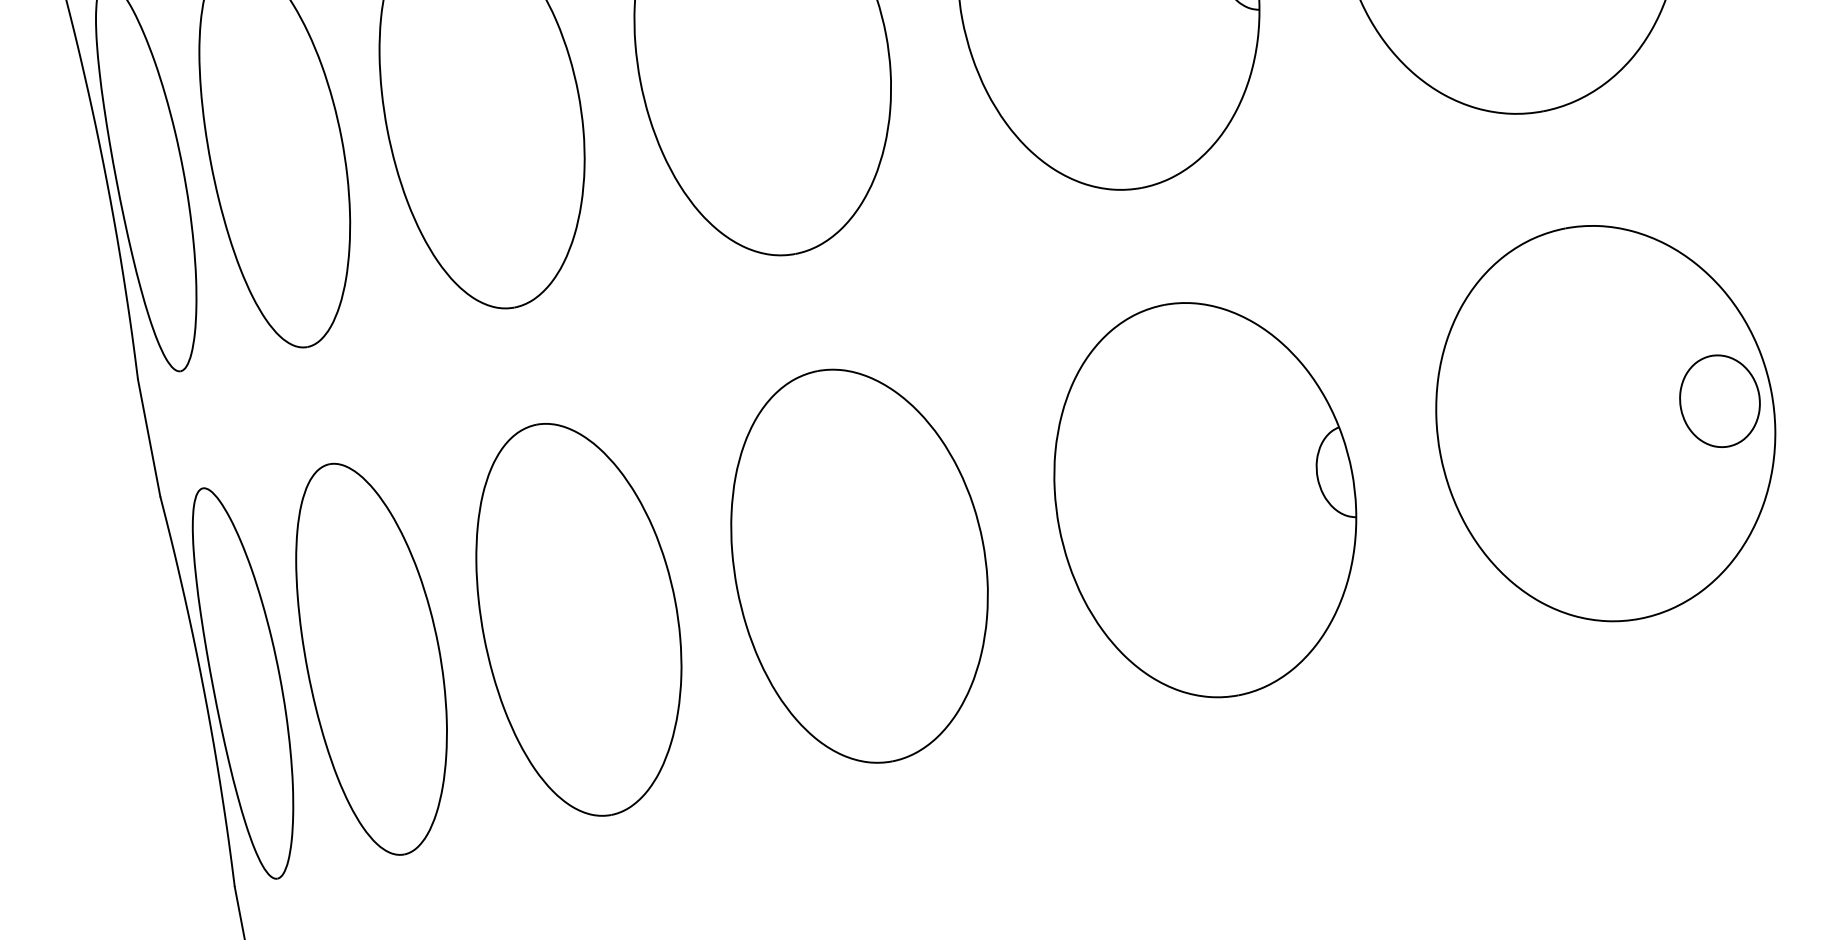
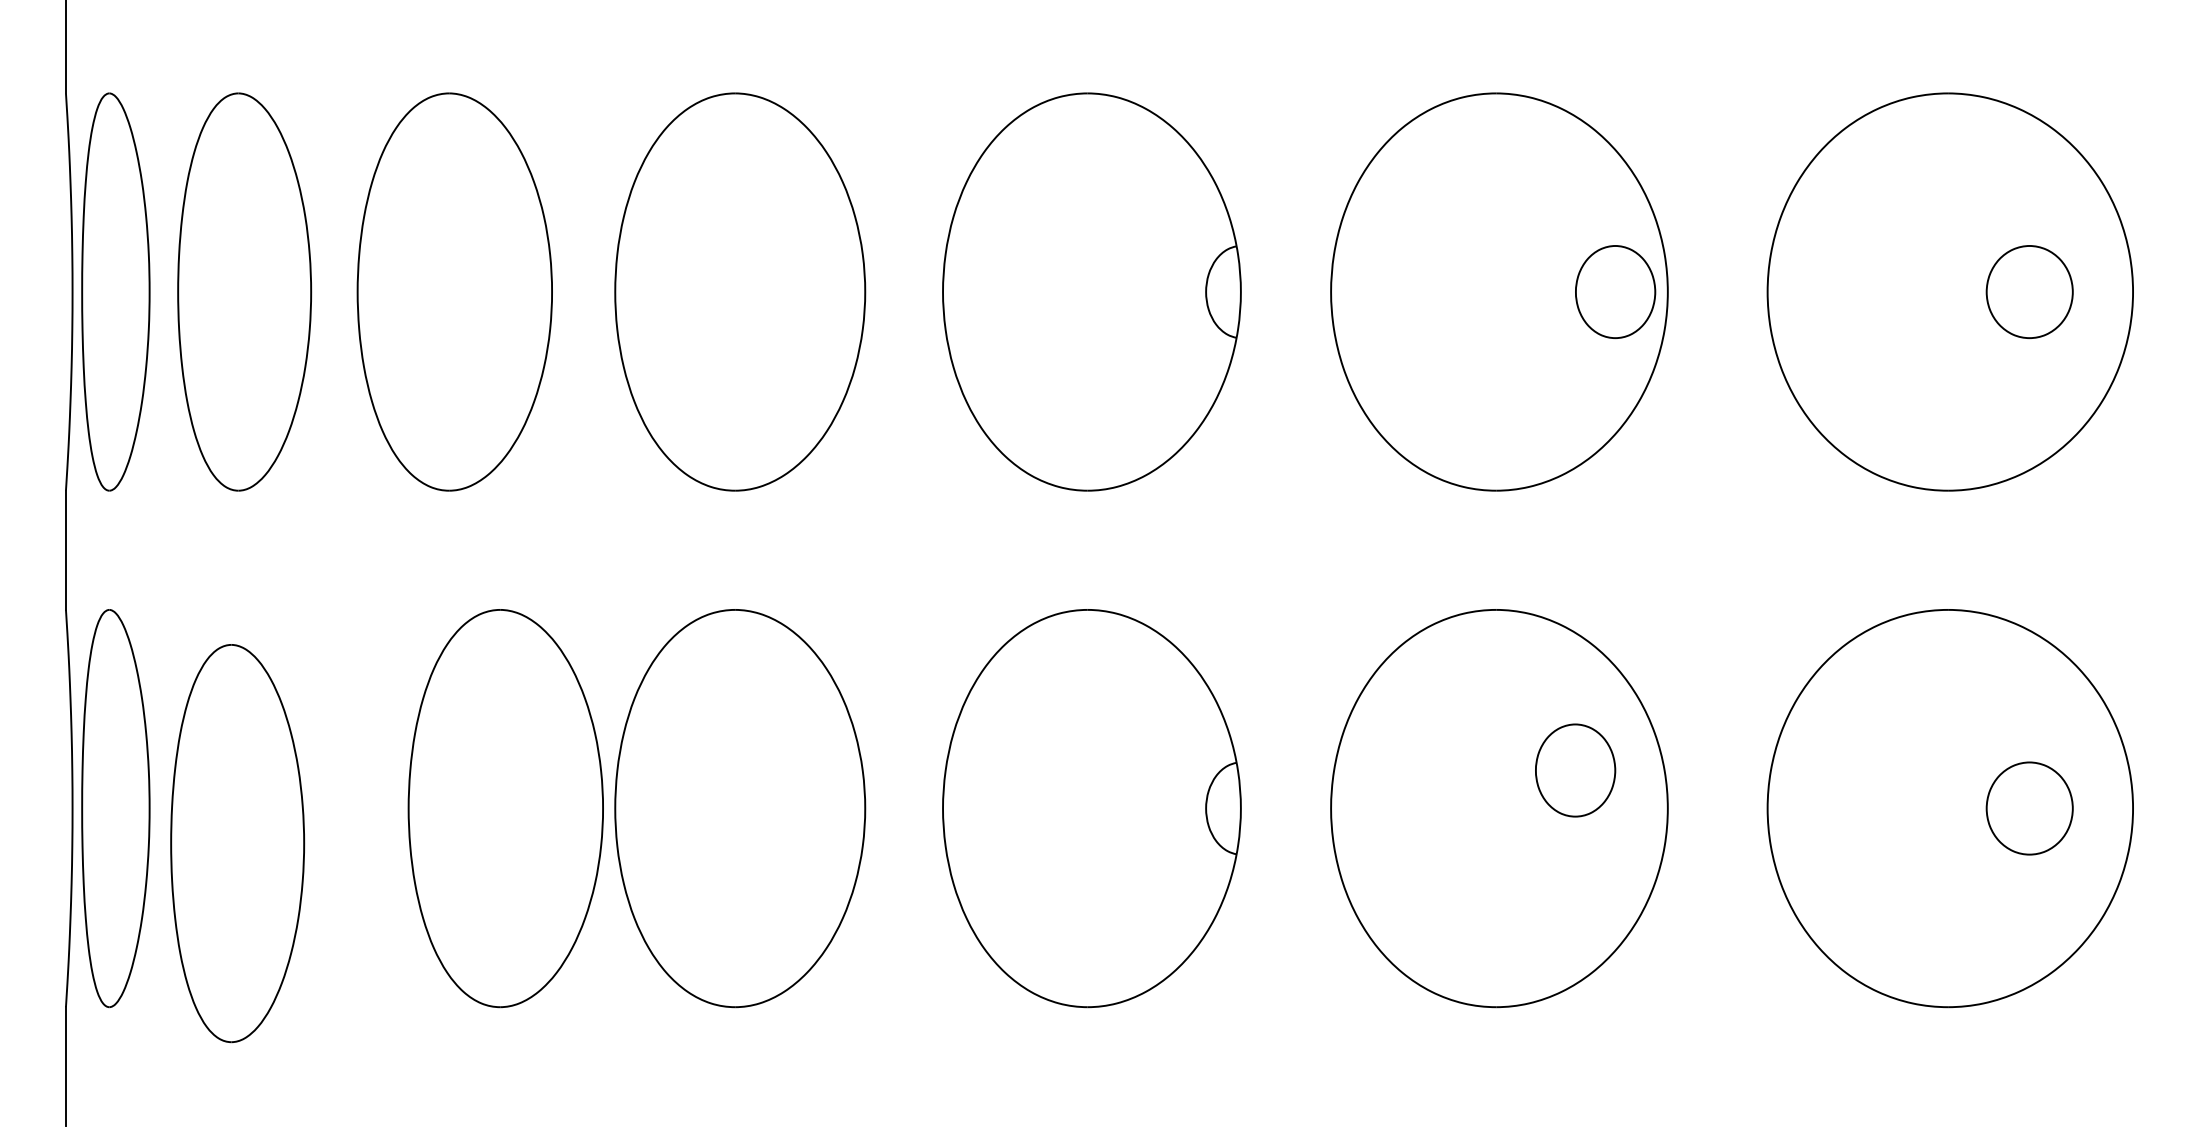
part: (1719, 401) -> (1575, 770), moved
part: (579, 618) -> (505, 808), moved
part: (372, 658) -> (237, 843), moved

